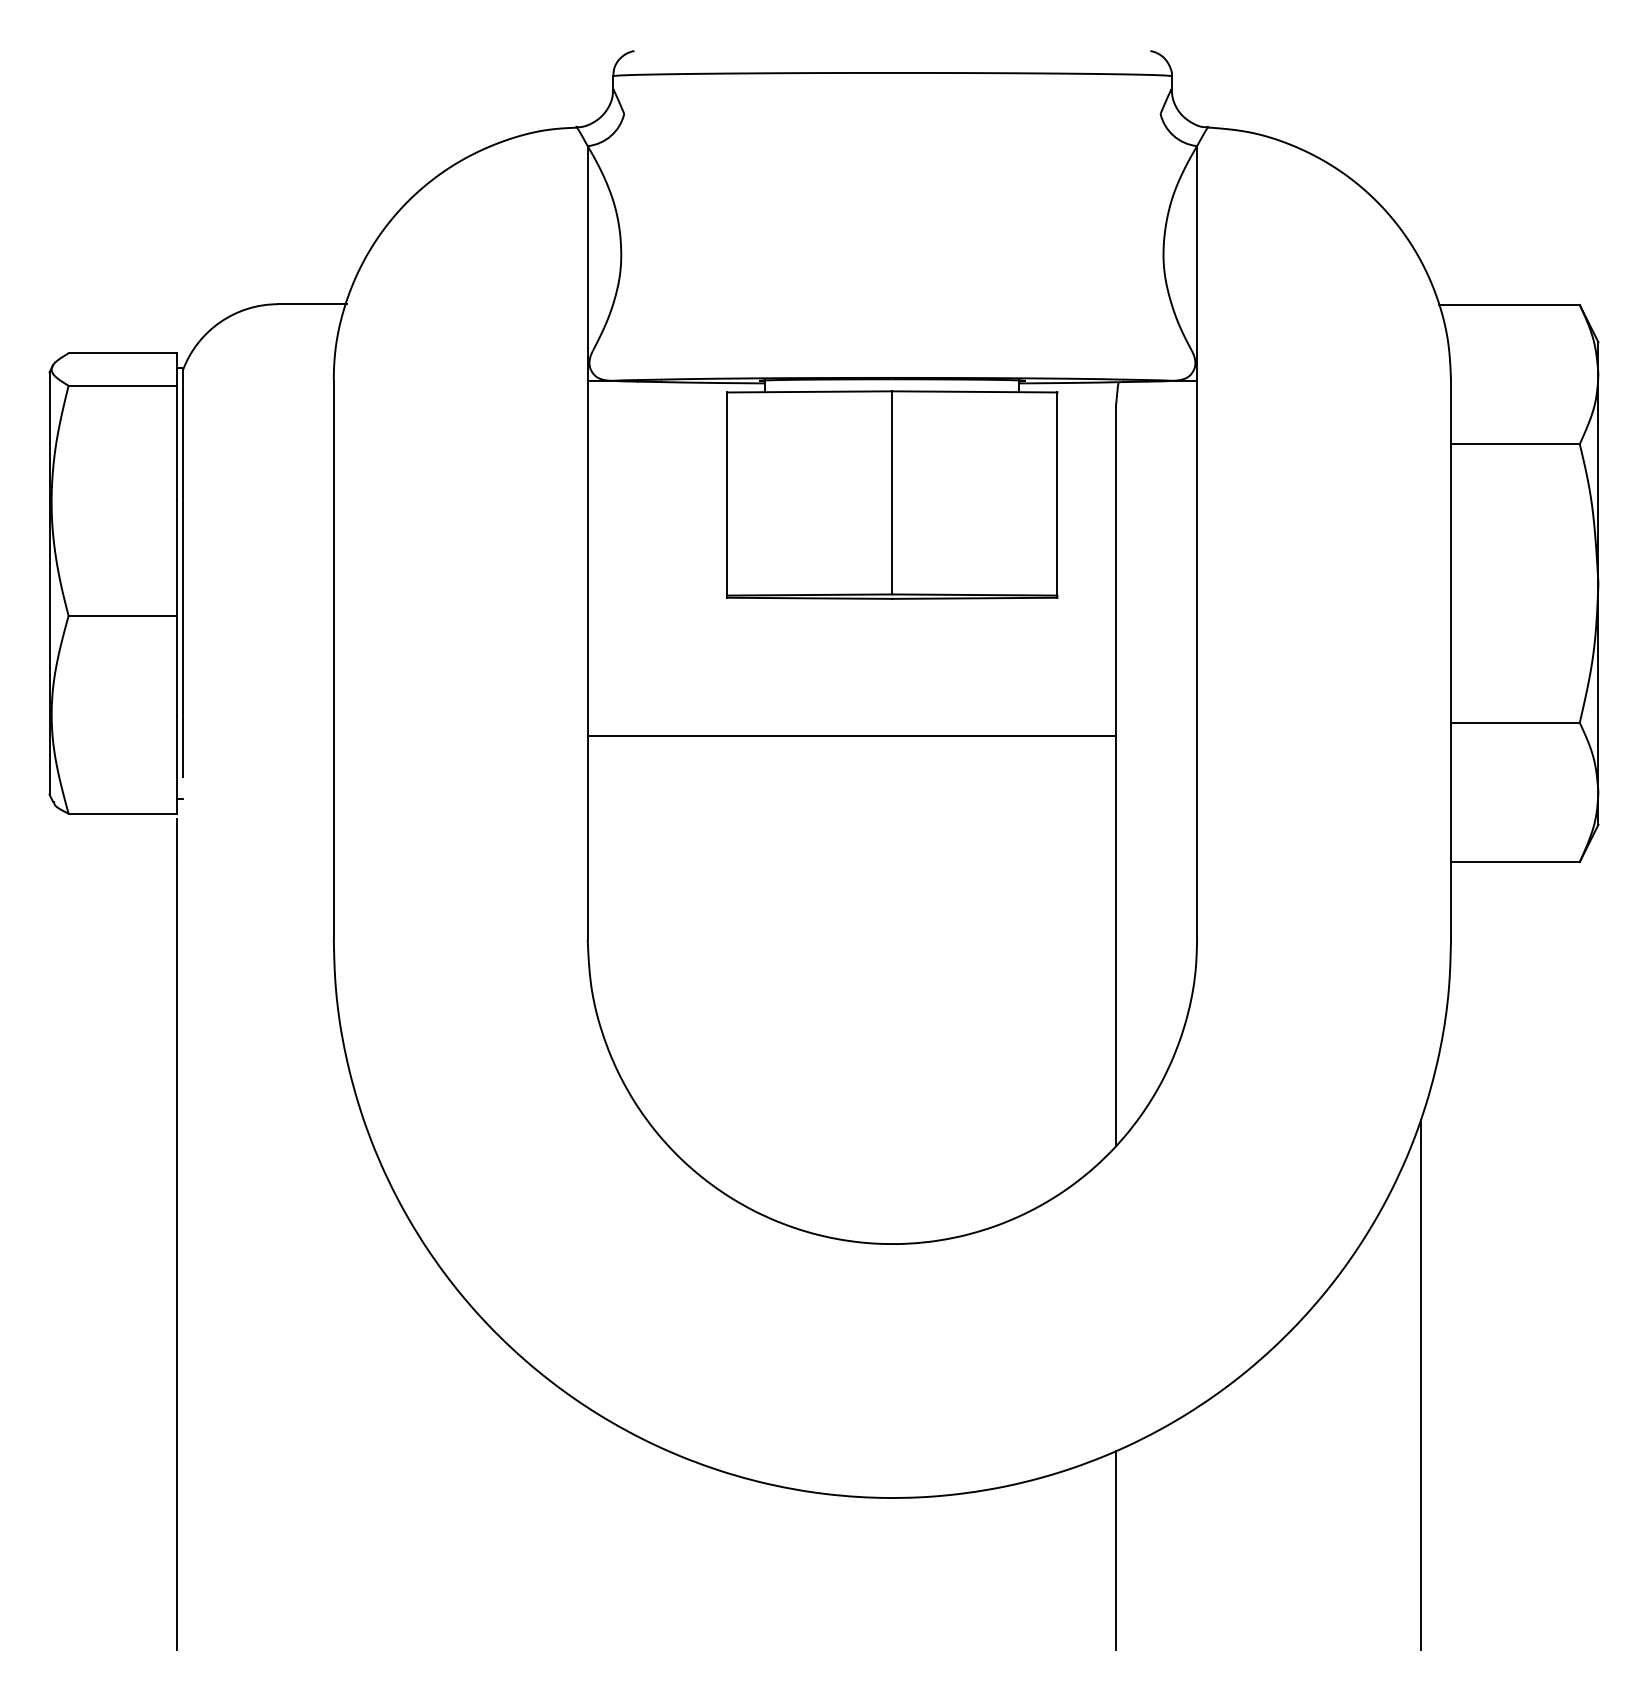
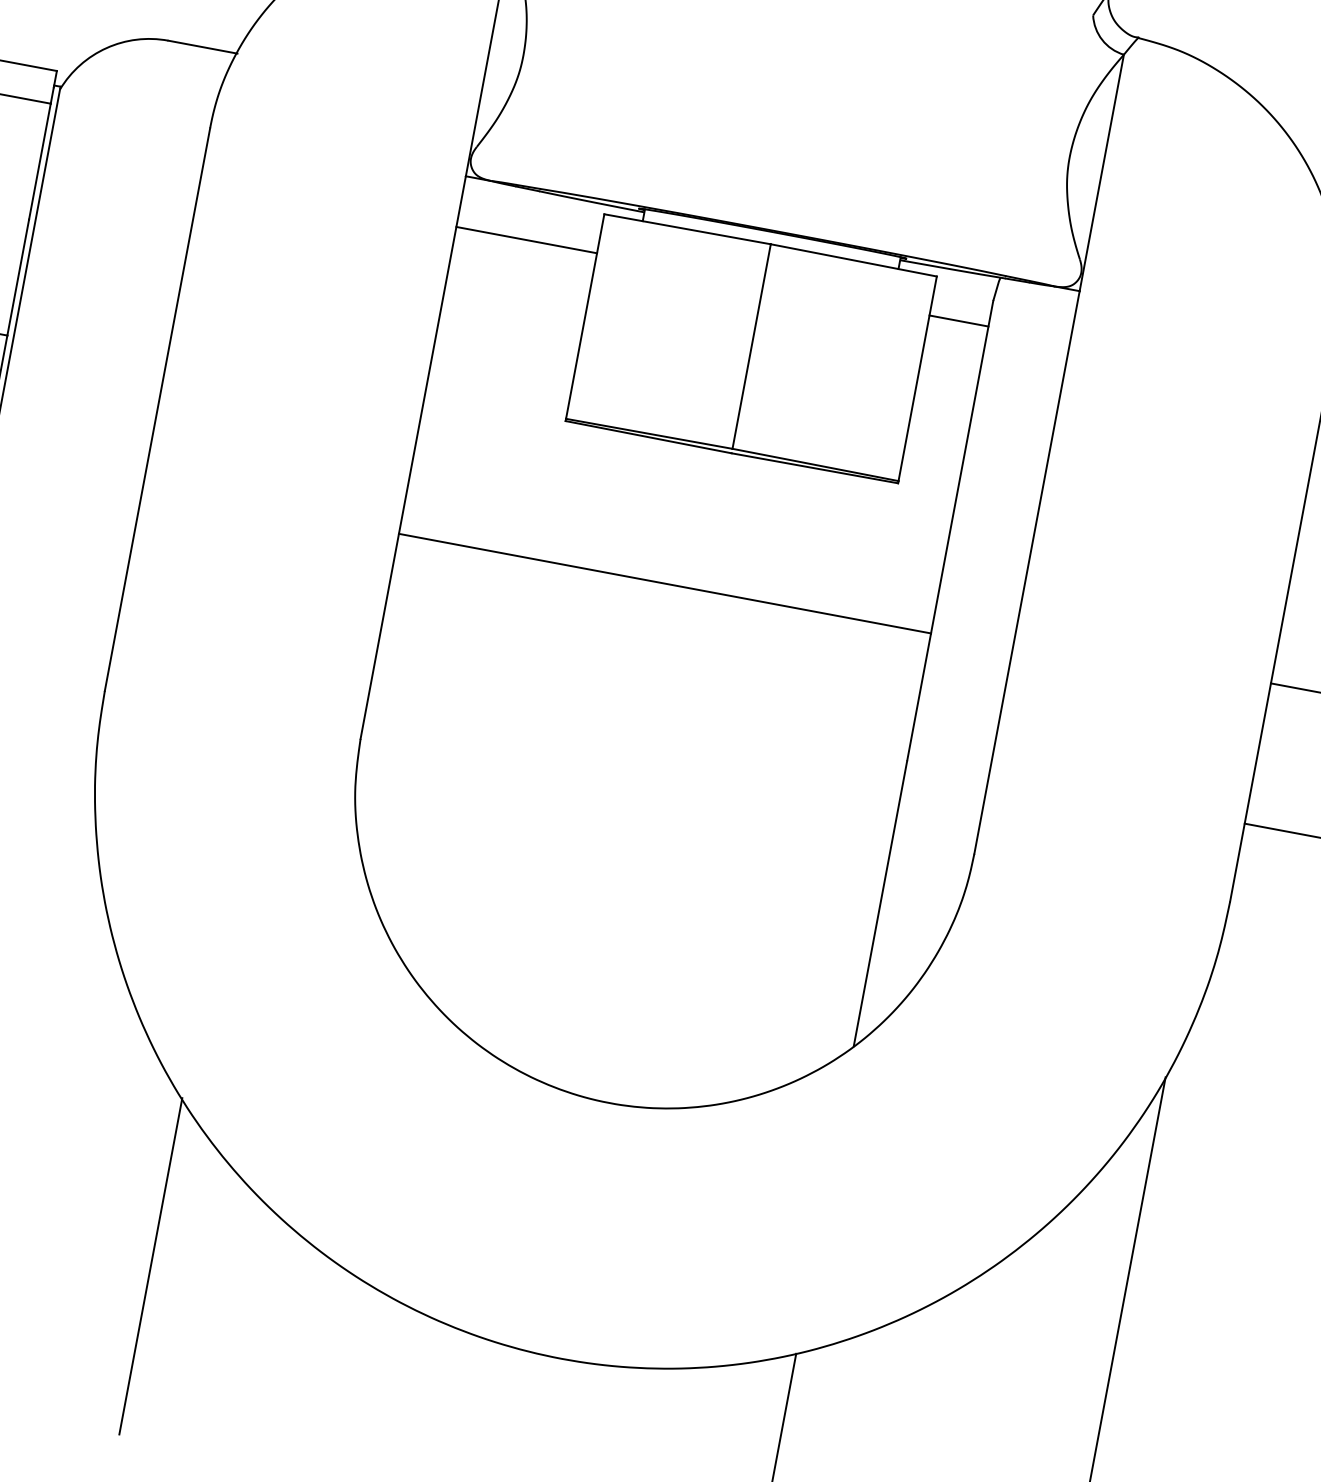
line: (657, 431) -> (526, 240), added
line: (1086, 431) -> (958, 321), added
line: (481, 1482) -> (151, 1265), added

